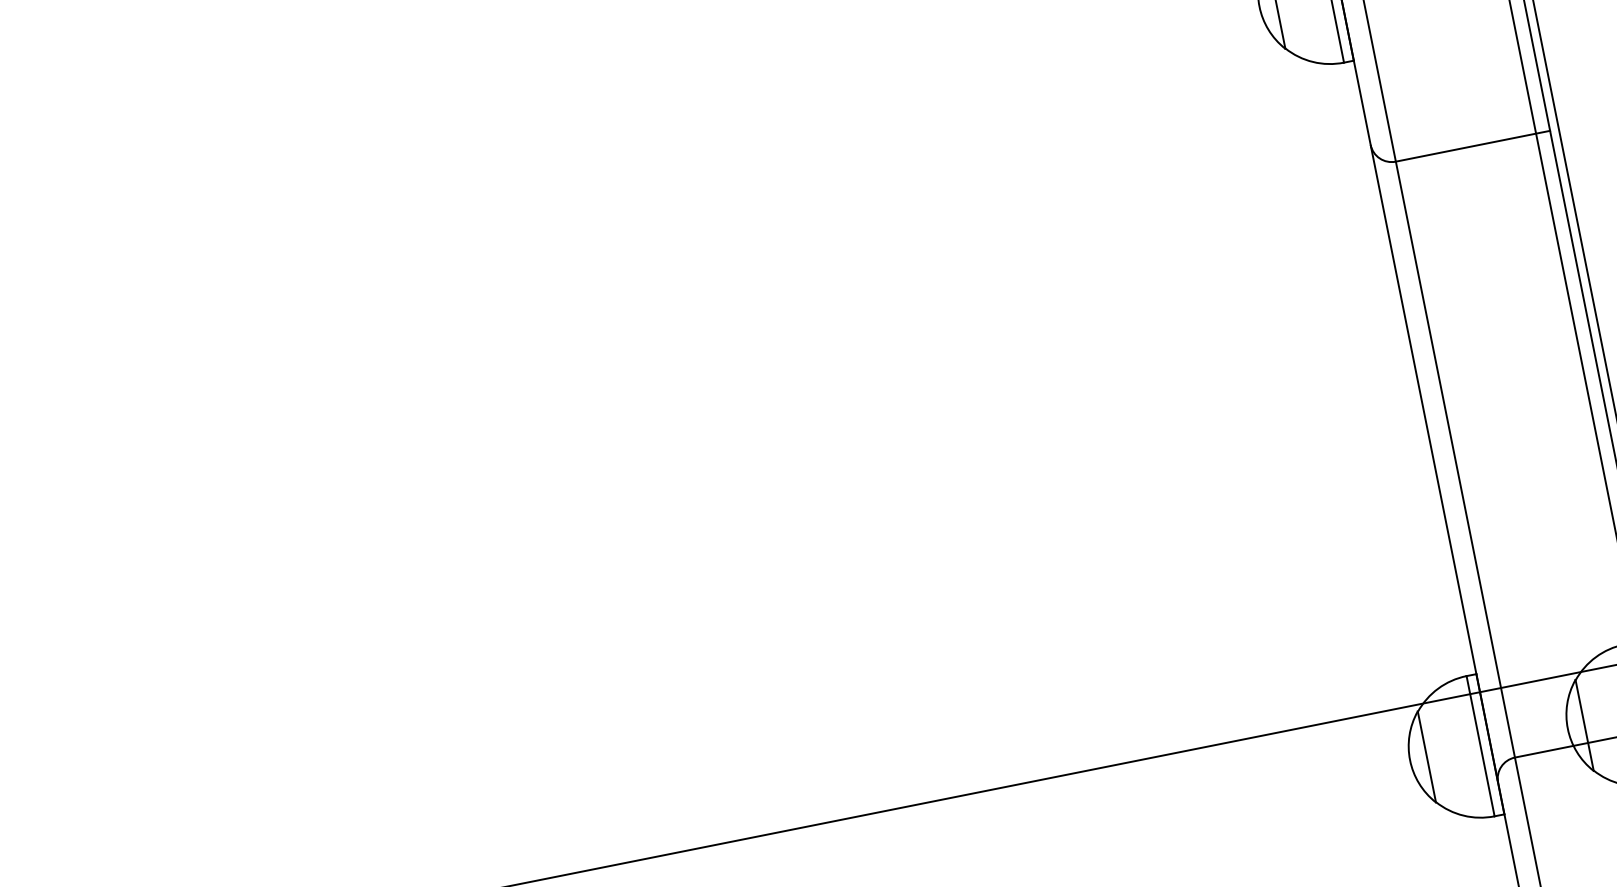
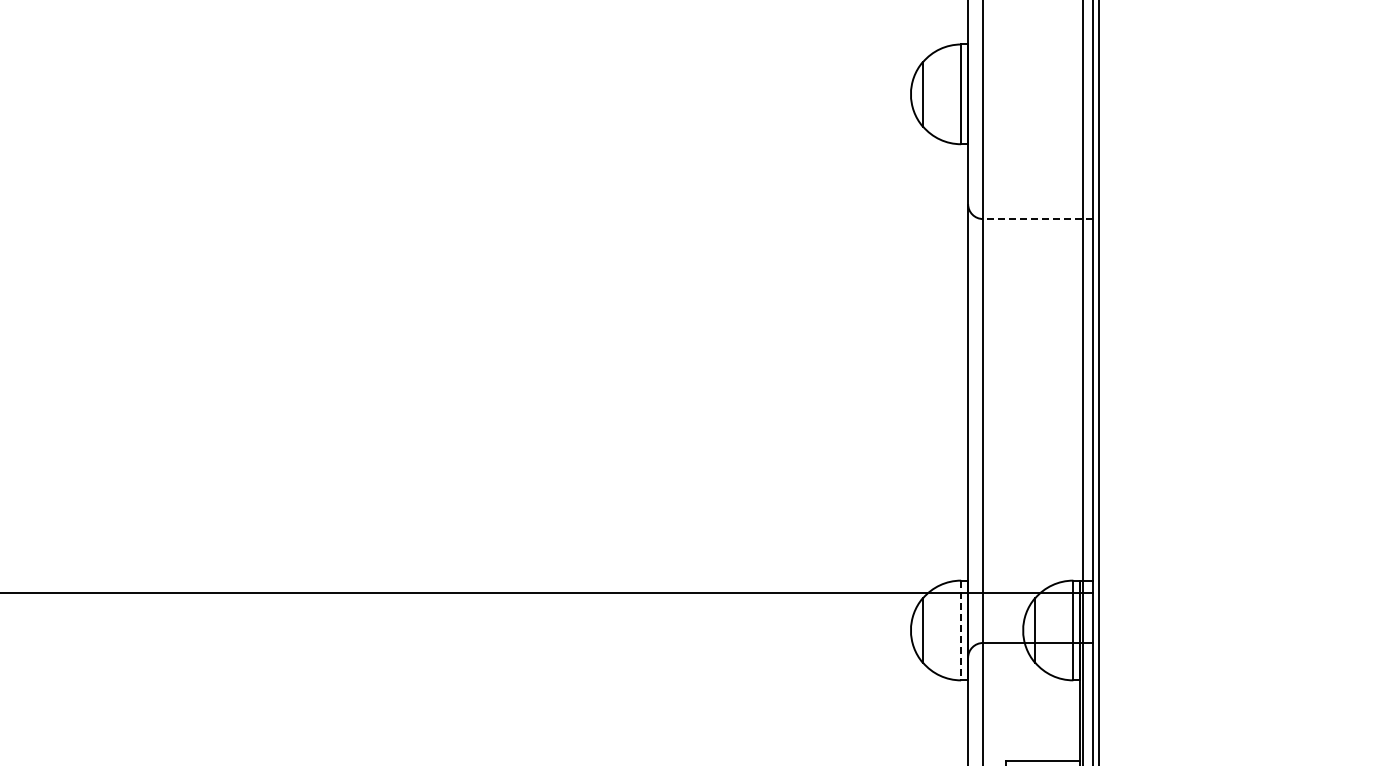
line: (1472, 147) -> (1037, 219), solid -> dashed
line: (1481, 746) -> (961, 630), solid -> dashed

